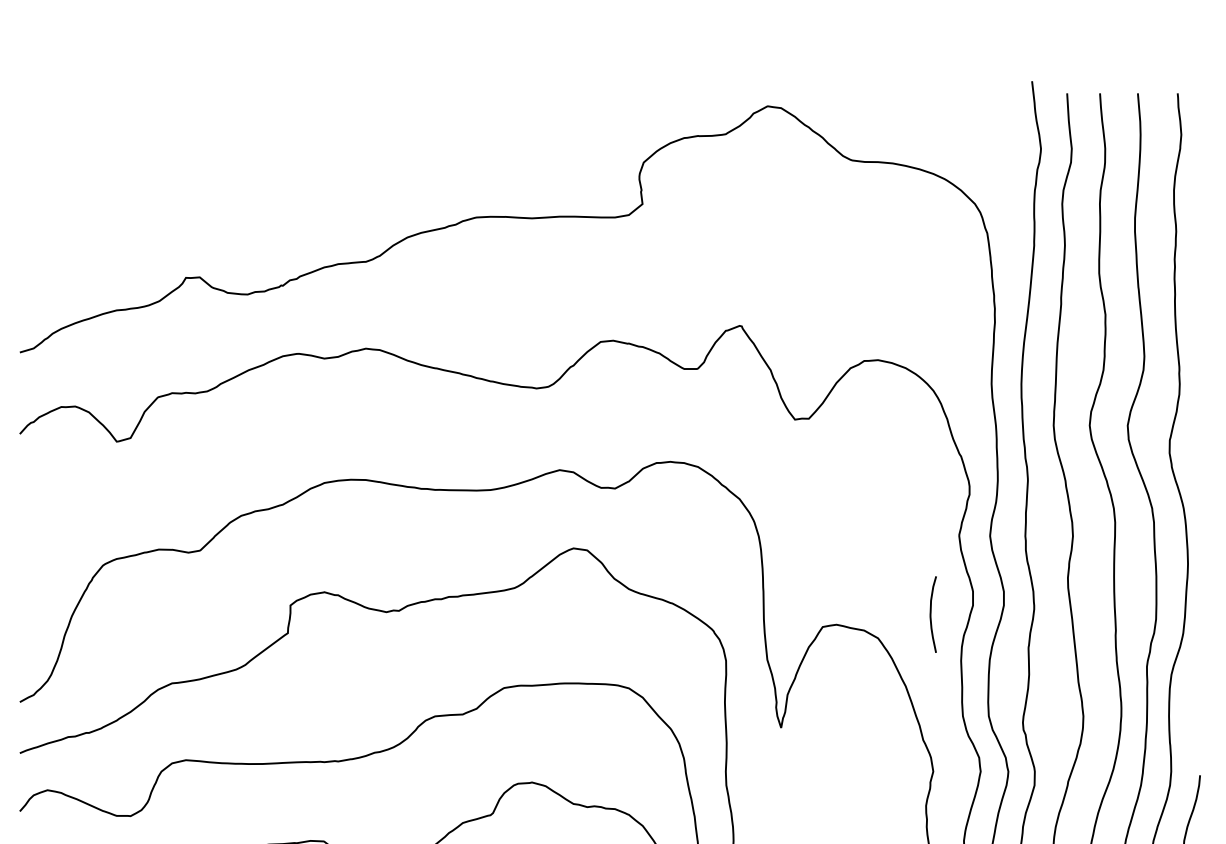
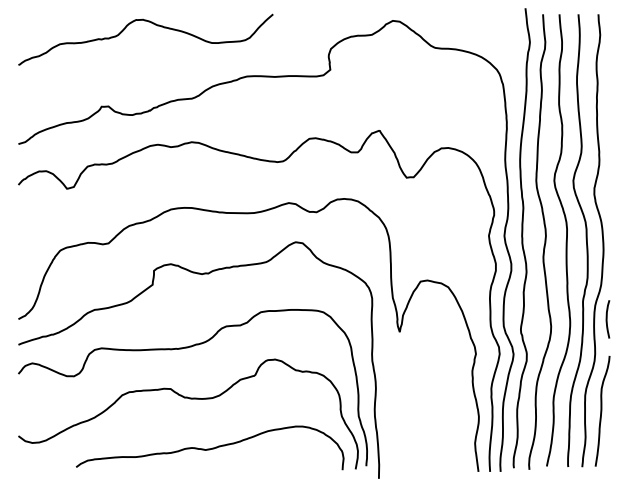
curve: (289, 113) -> (153, 24), added
curve: (932, 614) -> (607, 319), moved

